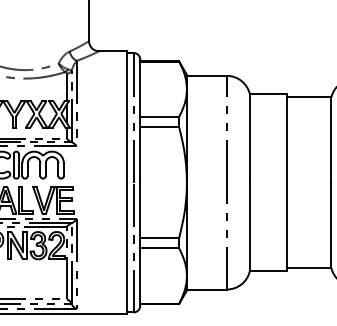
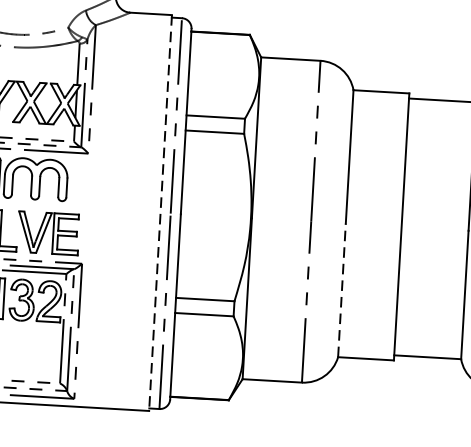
line: (126, 183) -> (159, 214), solid -> dashed
line: (249, 226) -> (341, 289), solid -> dashed

